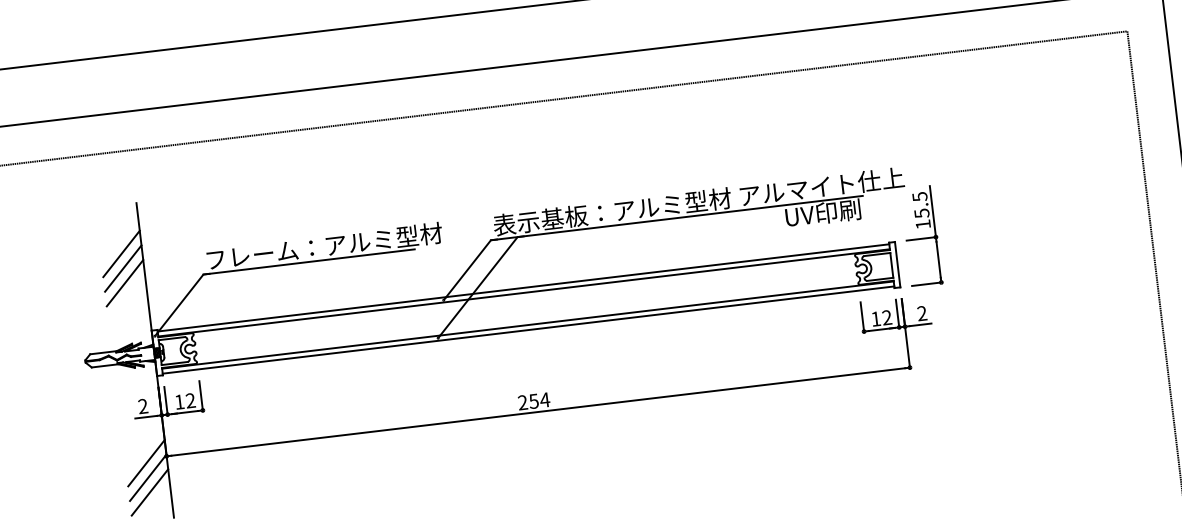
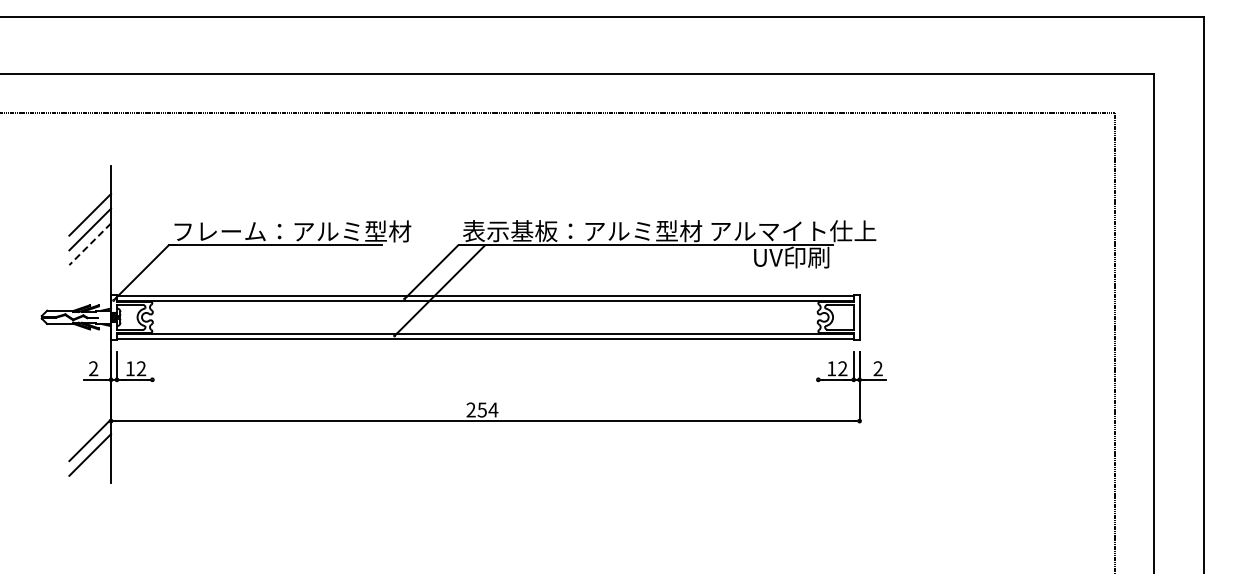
part: (921, 236) -> (886, 292), removed
line: (124, 283) -> (89, 244), solid -> dashed
line: (862, 316) -> (818, 364), removed
line: (201, 395) -> (152, 364), removed
line: (146, 463) -> (90, 425), removed

